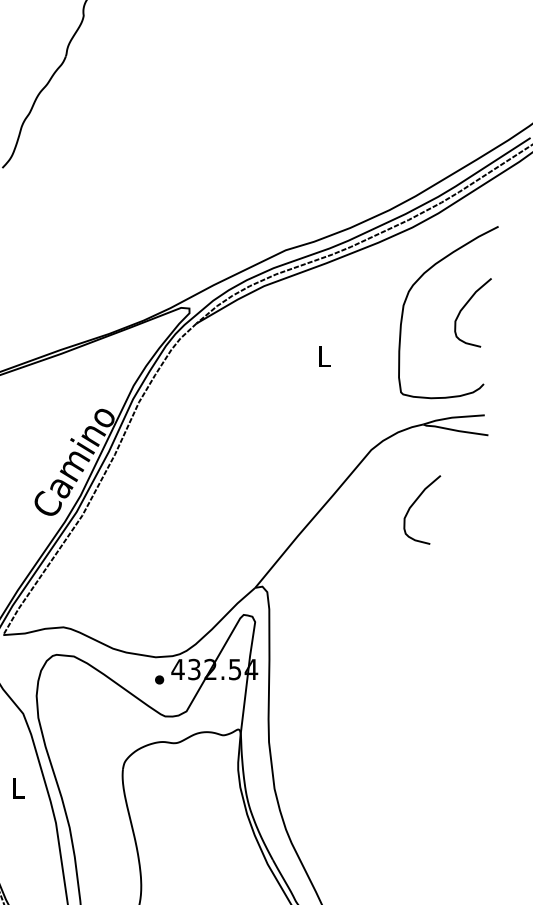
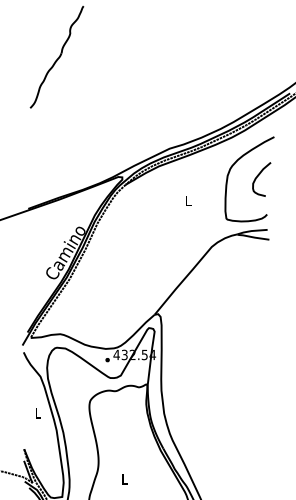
curve: (415, 503) -> (233, 273), removed

